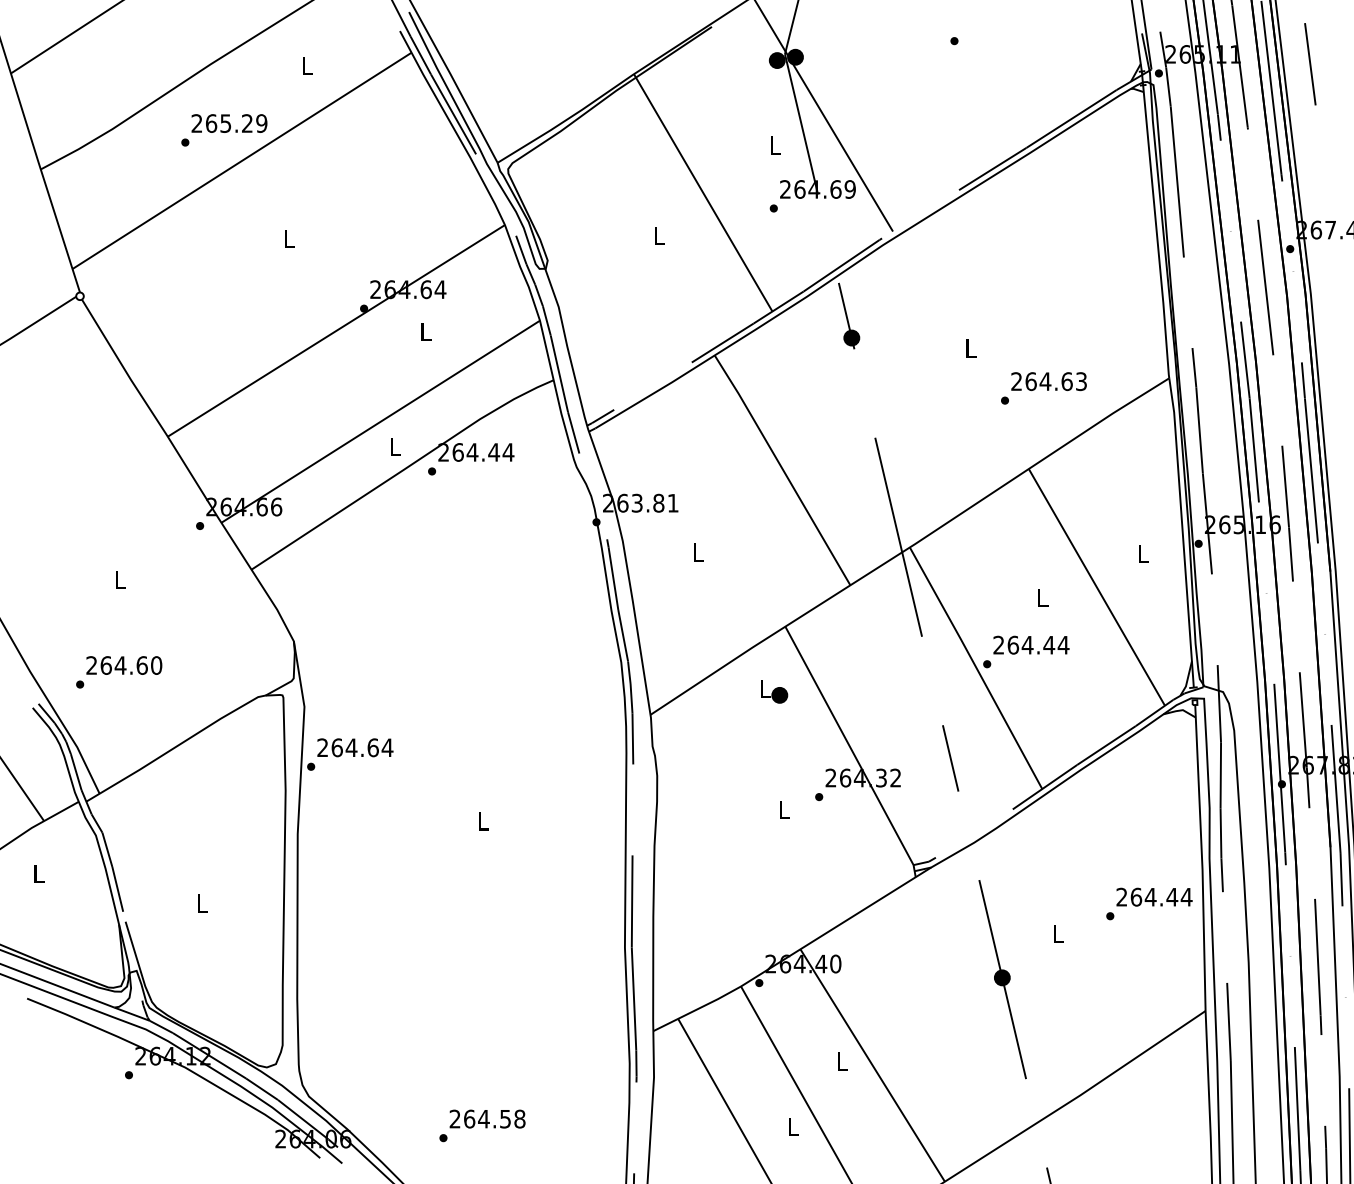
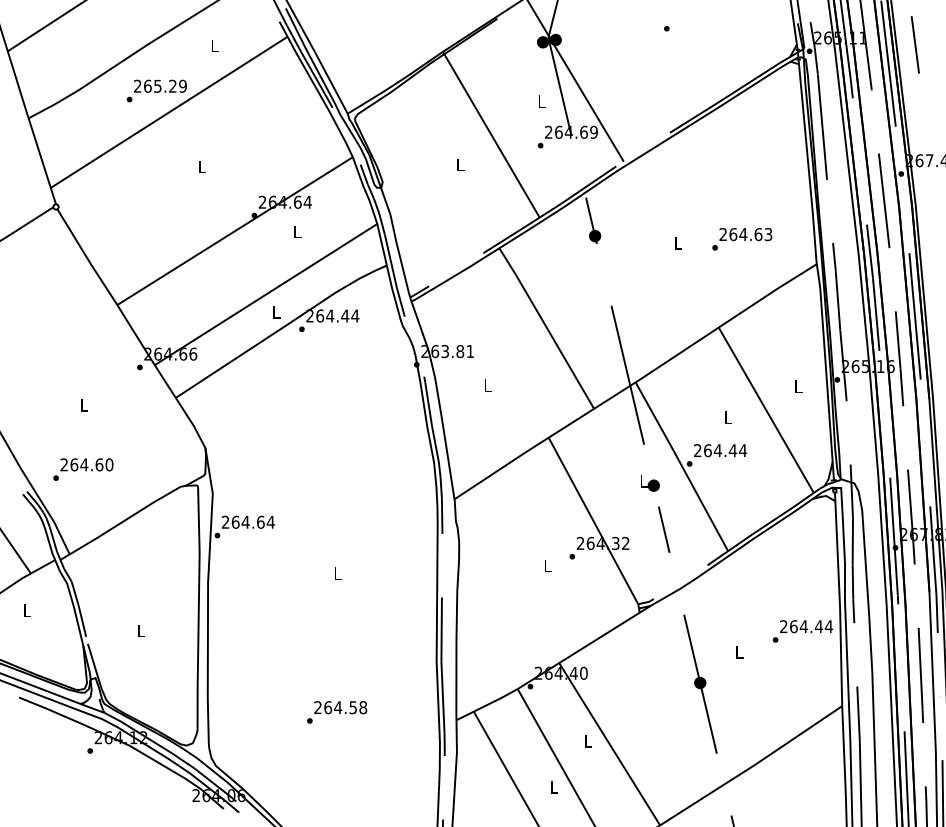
text: (1044, 388) -> (742, 239), moved
part: (775, 692) -> (650, 483), moved
text: (483, 1126) -> (337, 712), moved

